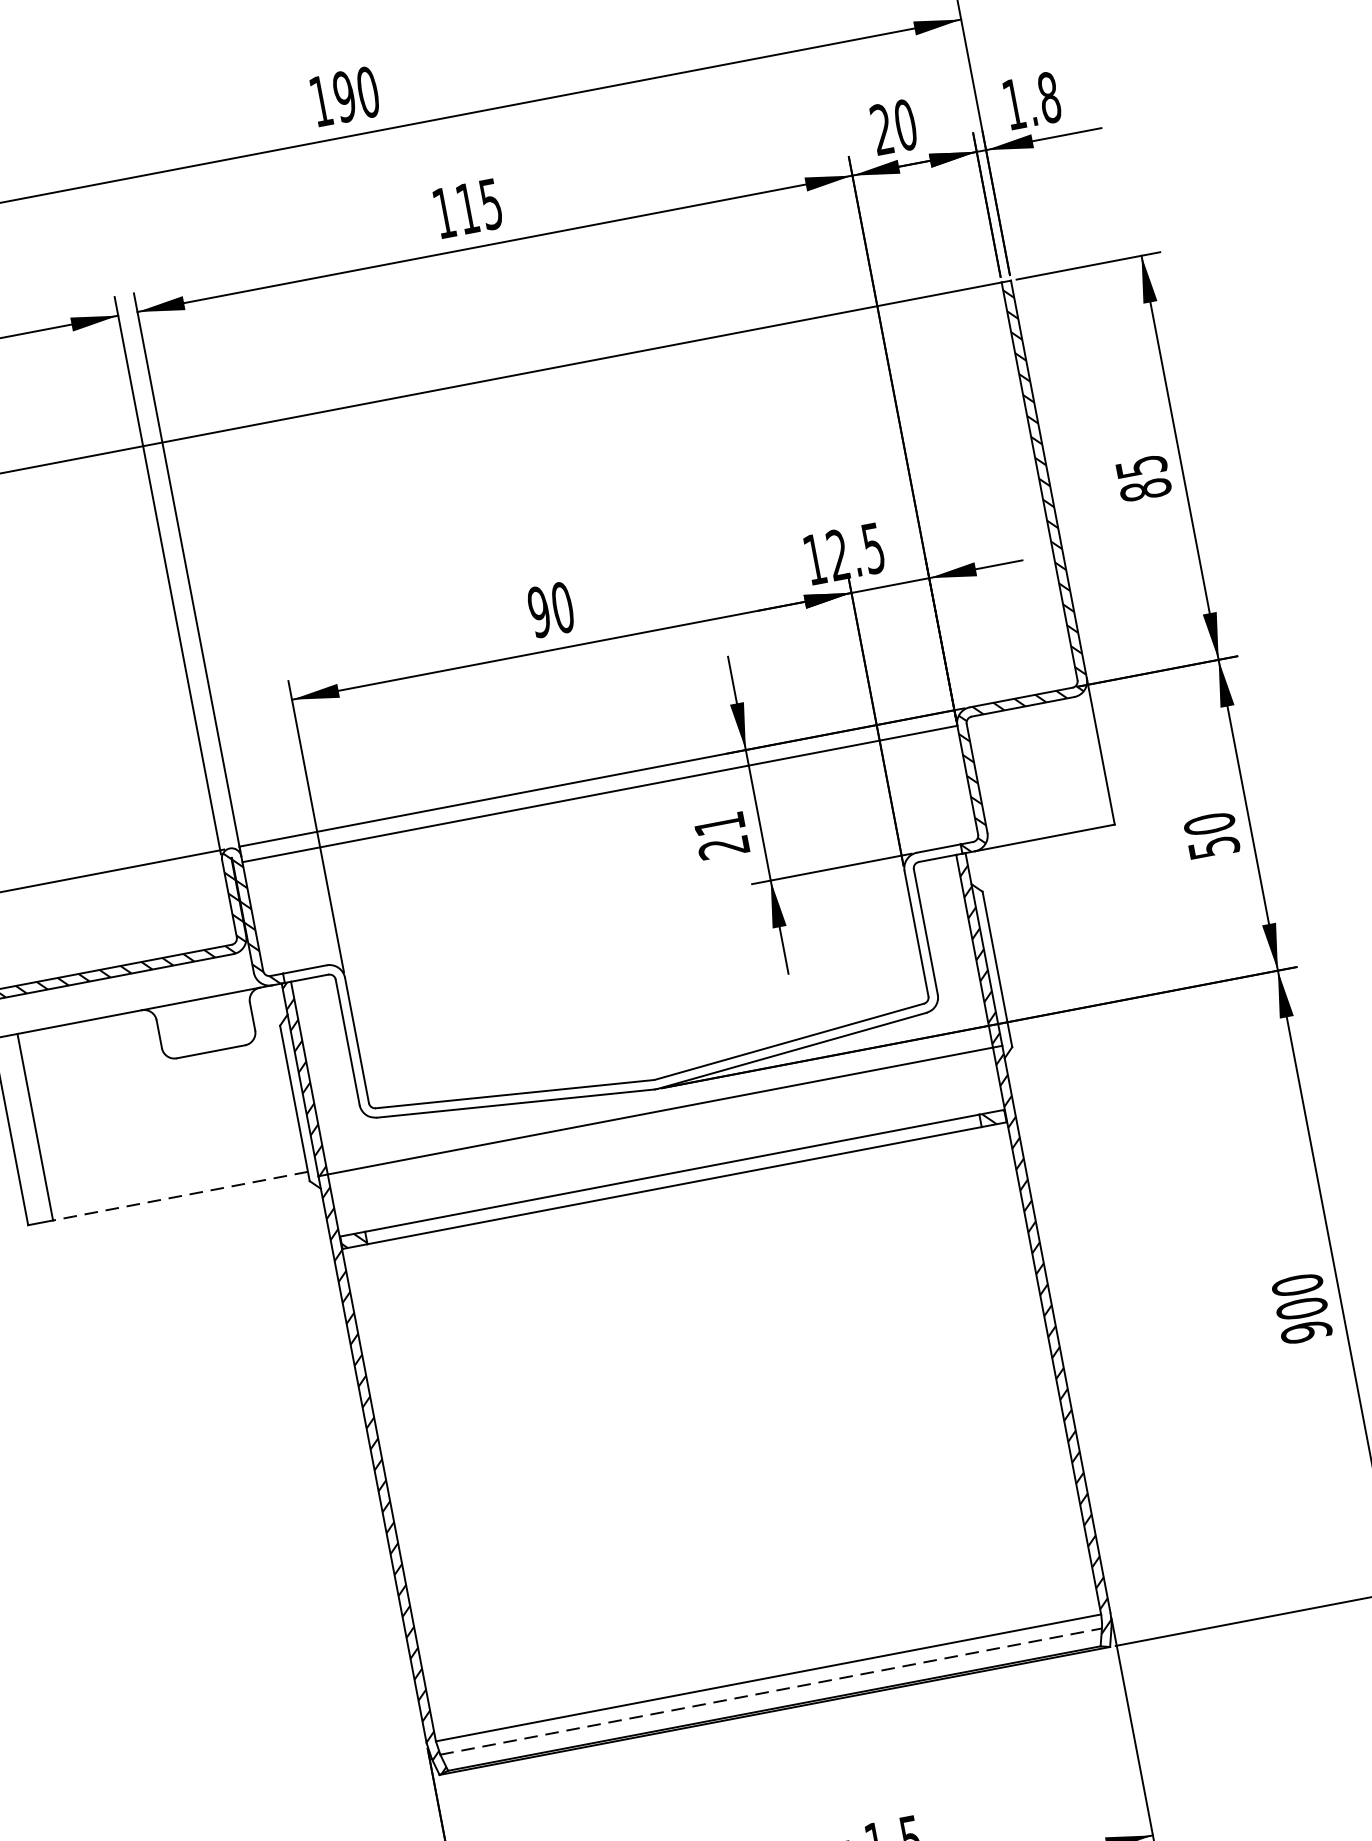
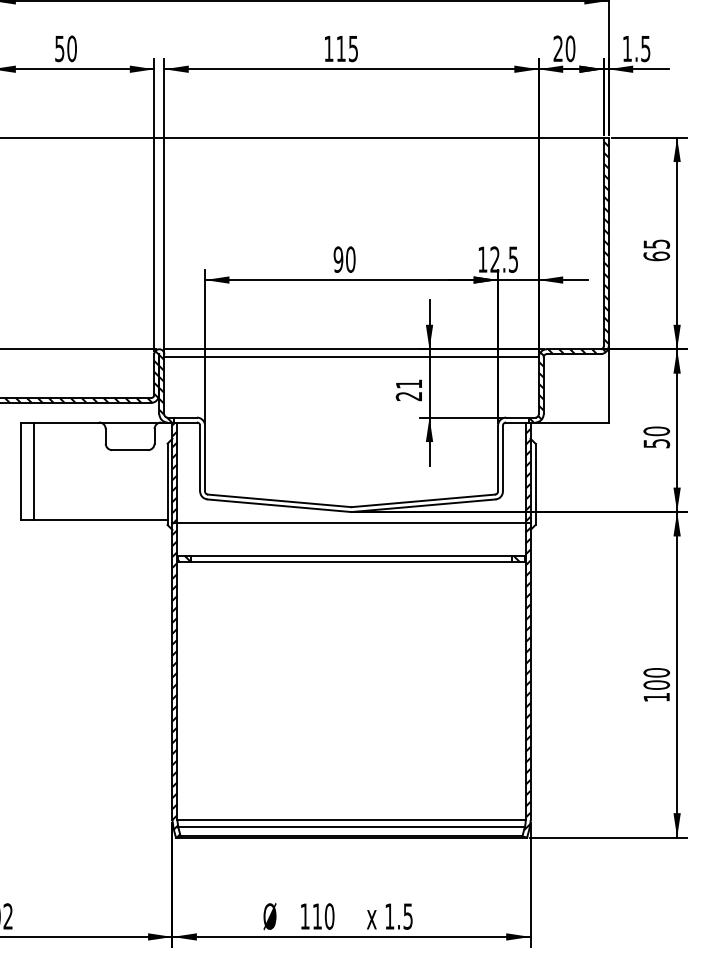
text: (1048, 97) -> (645, 48), 1.8 -> 1.5
text: (1145, 490) -> (656, 256), 85 -> 65
line: (179, 1196) -> (100, 520), dashed -> solid
text: (1306, 1332) -> (656, 697), 900 -> 100
line: (772, 1691) -> (352, 827), dashed -> solid

